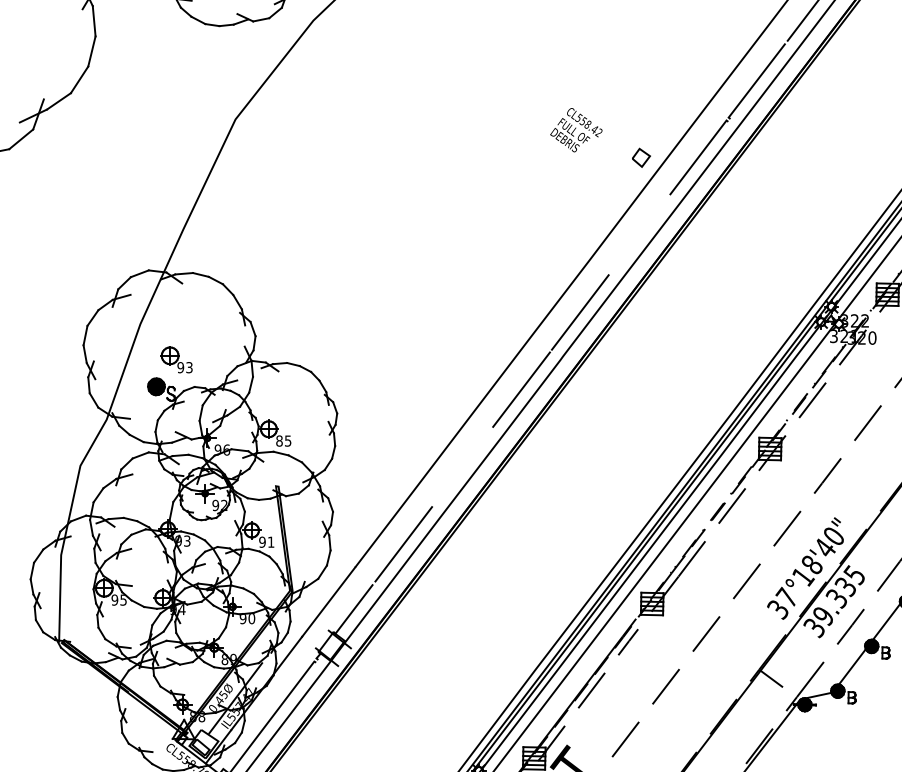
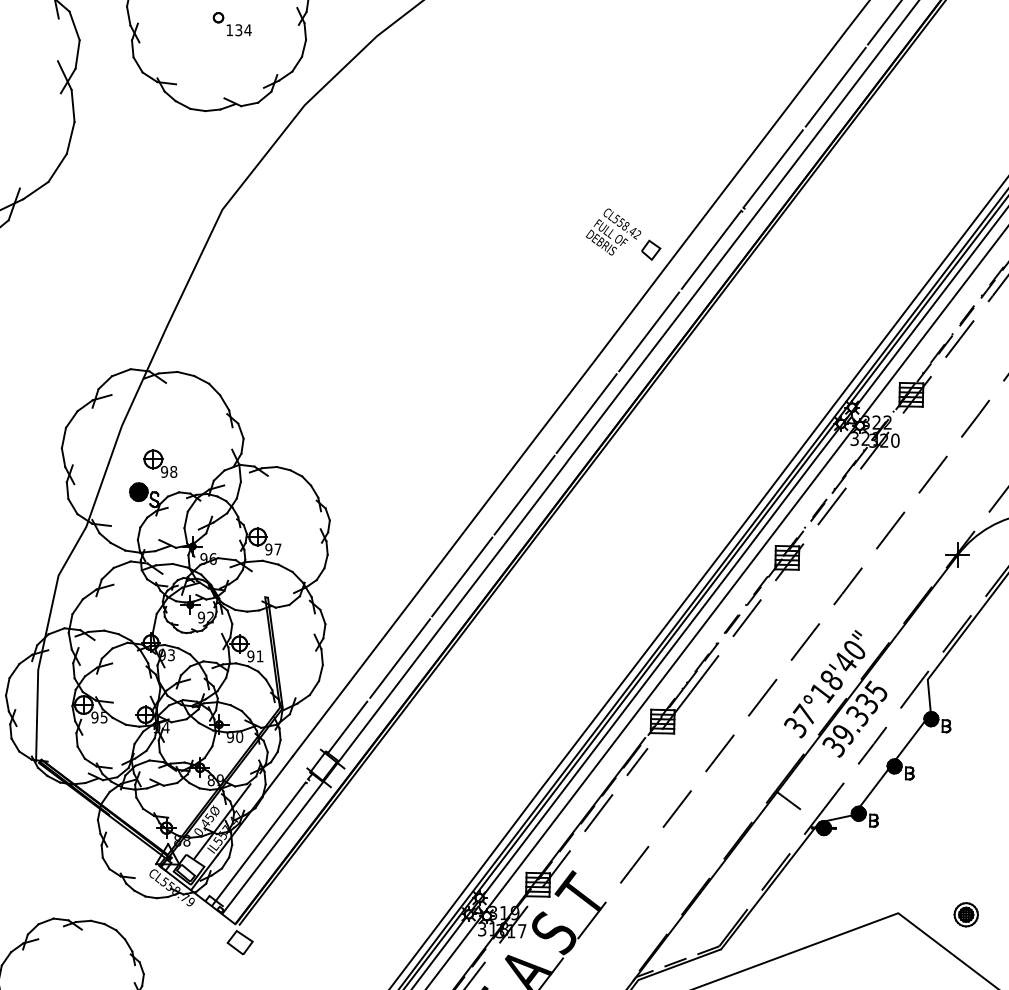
text: (576, 129) -> (613, 231), moved
line: (639, 234) -> (649, 331), added
text: (189, 367) -> (173, 471), 93 -> 98
text: (283, 441) -> (273, 549), 85 -> 97
line: (462, 466) -> (462, 576), added

